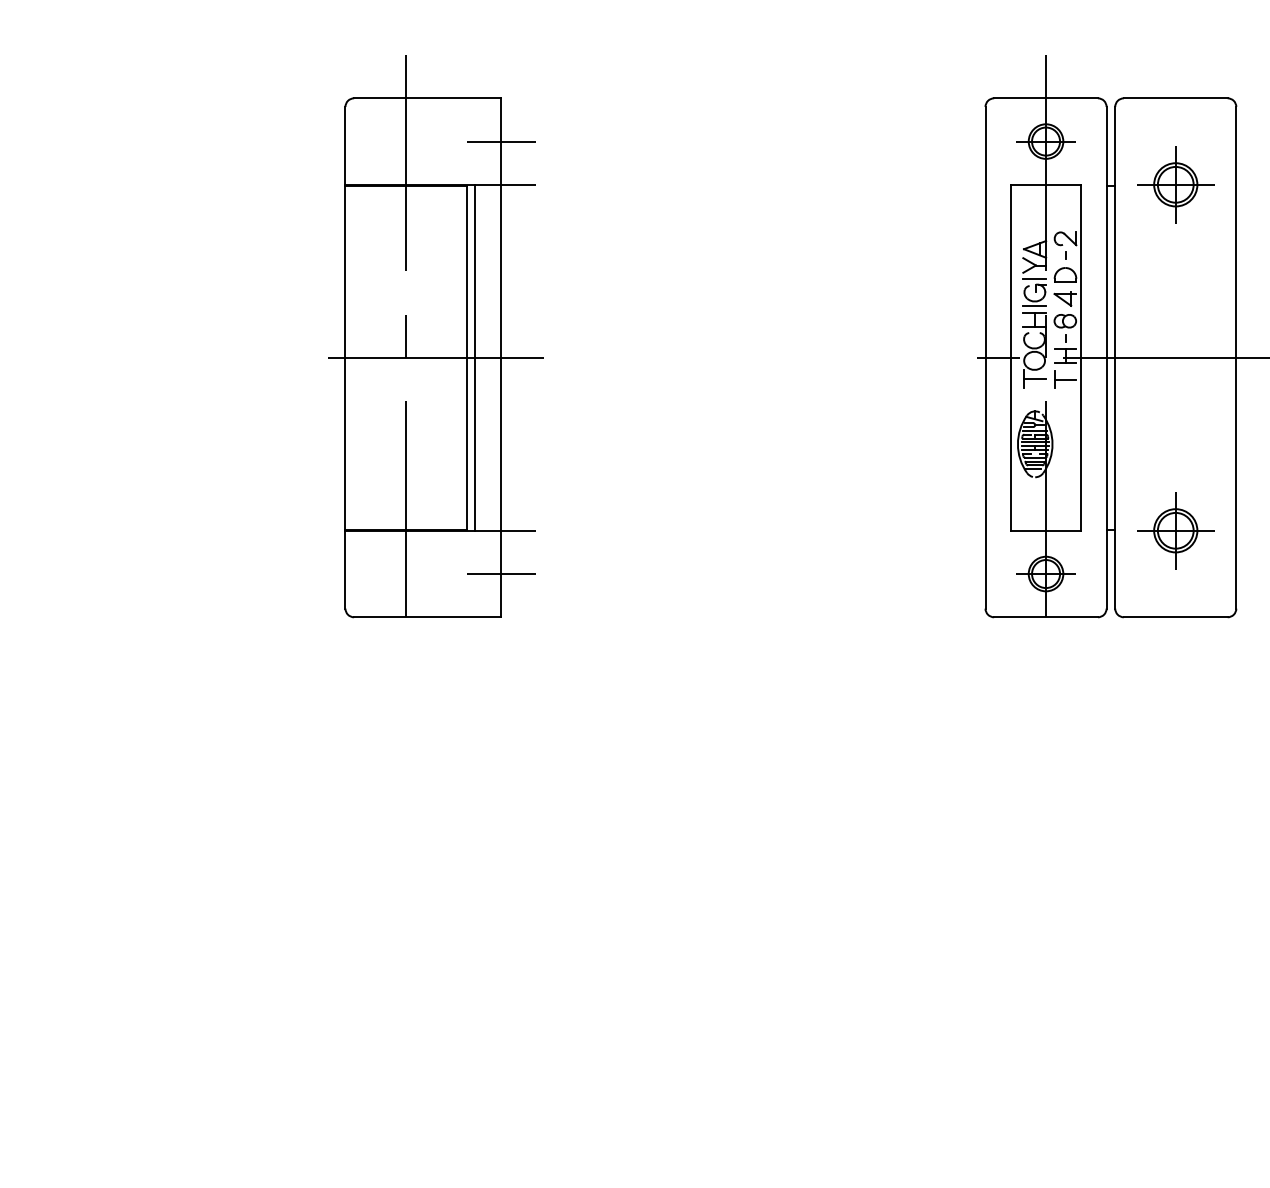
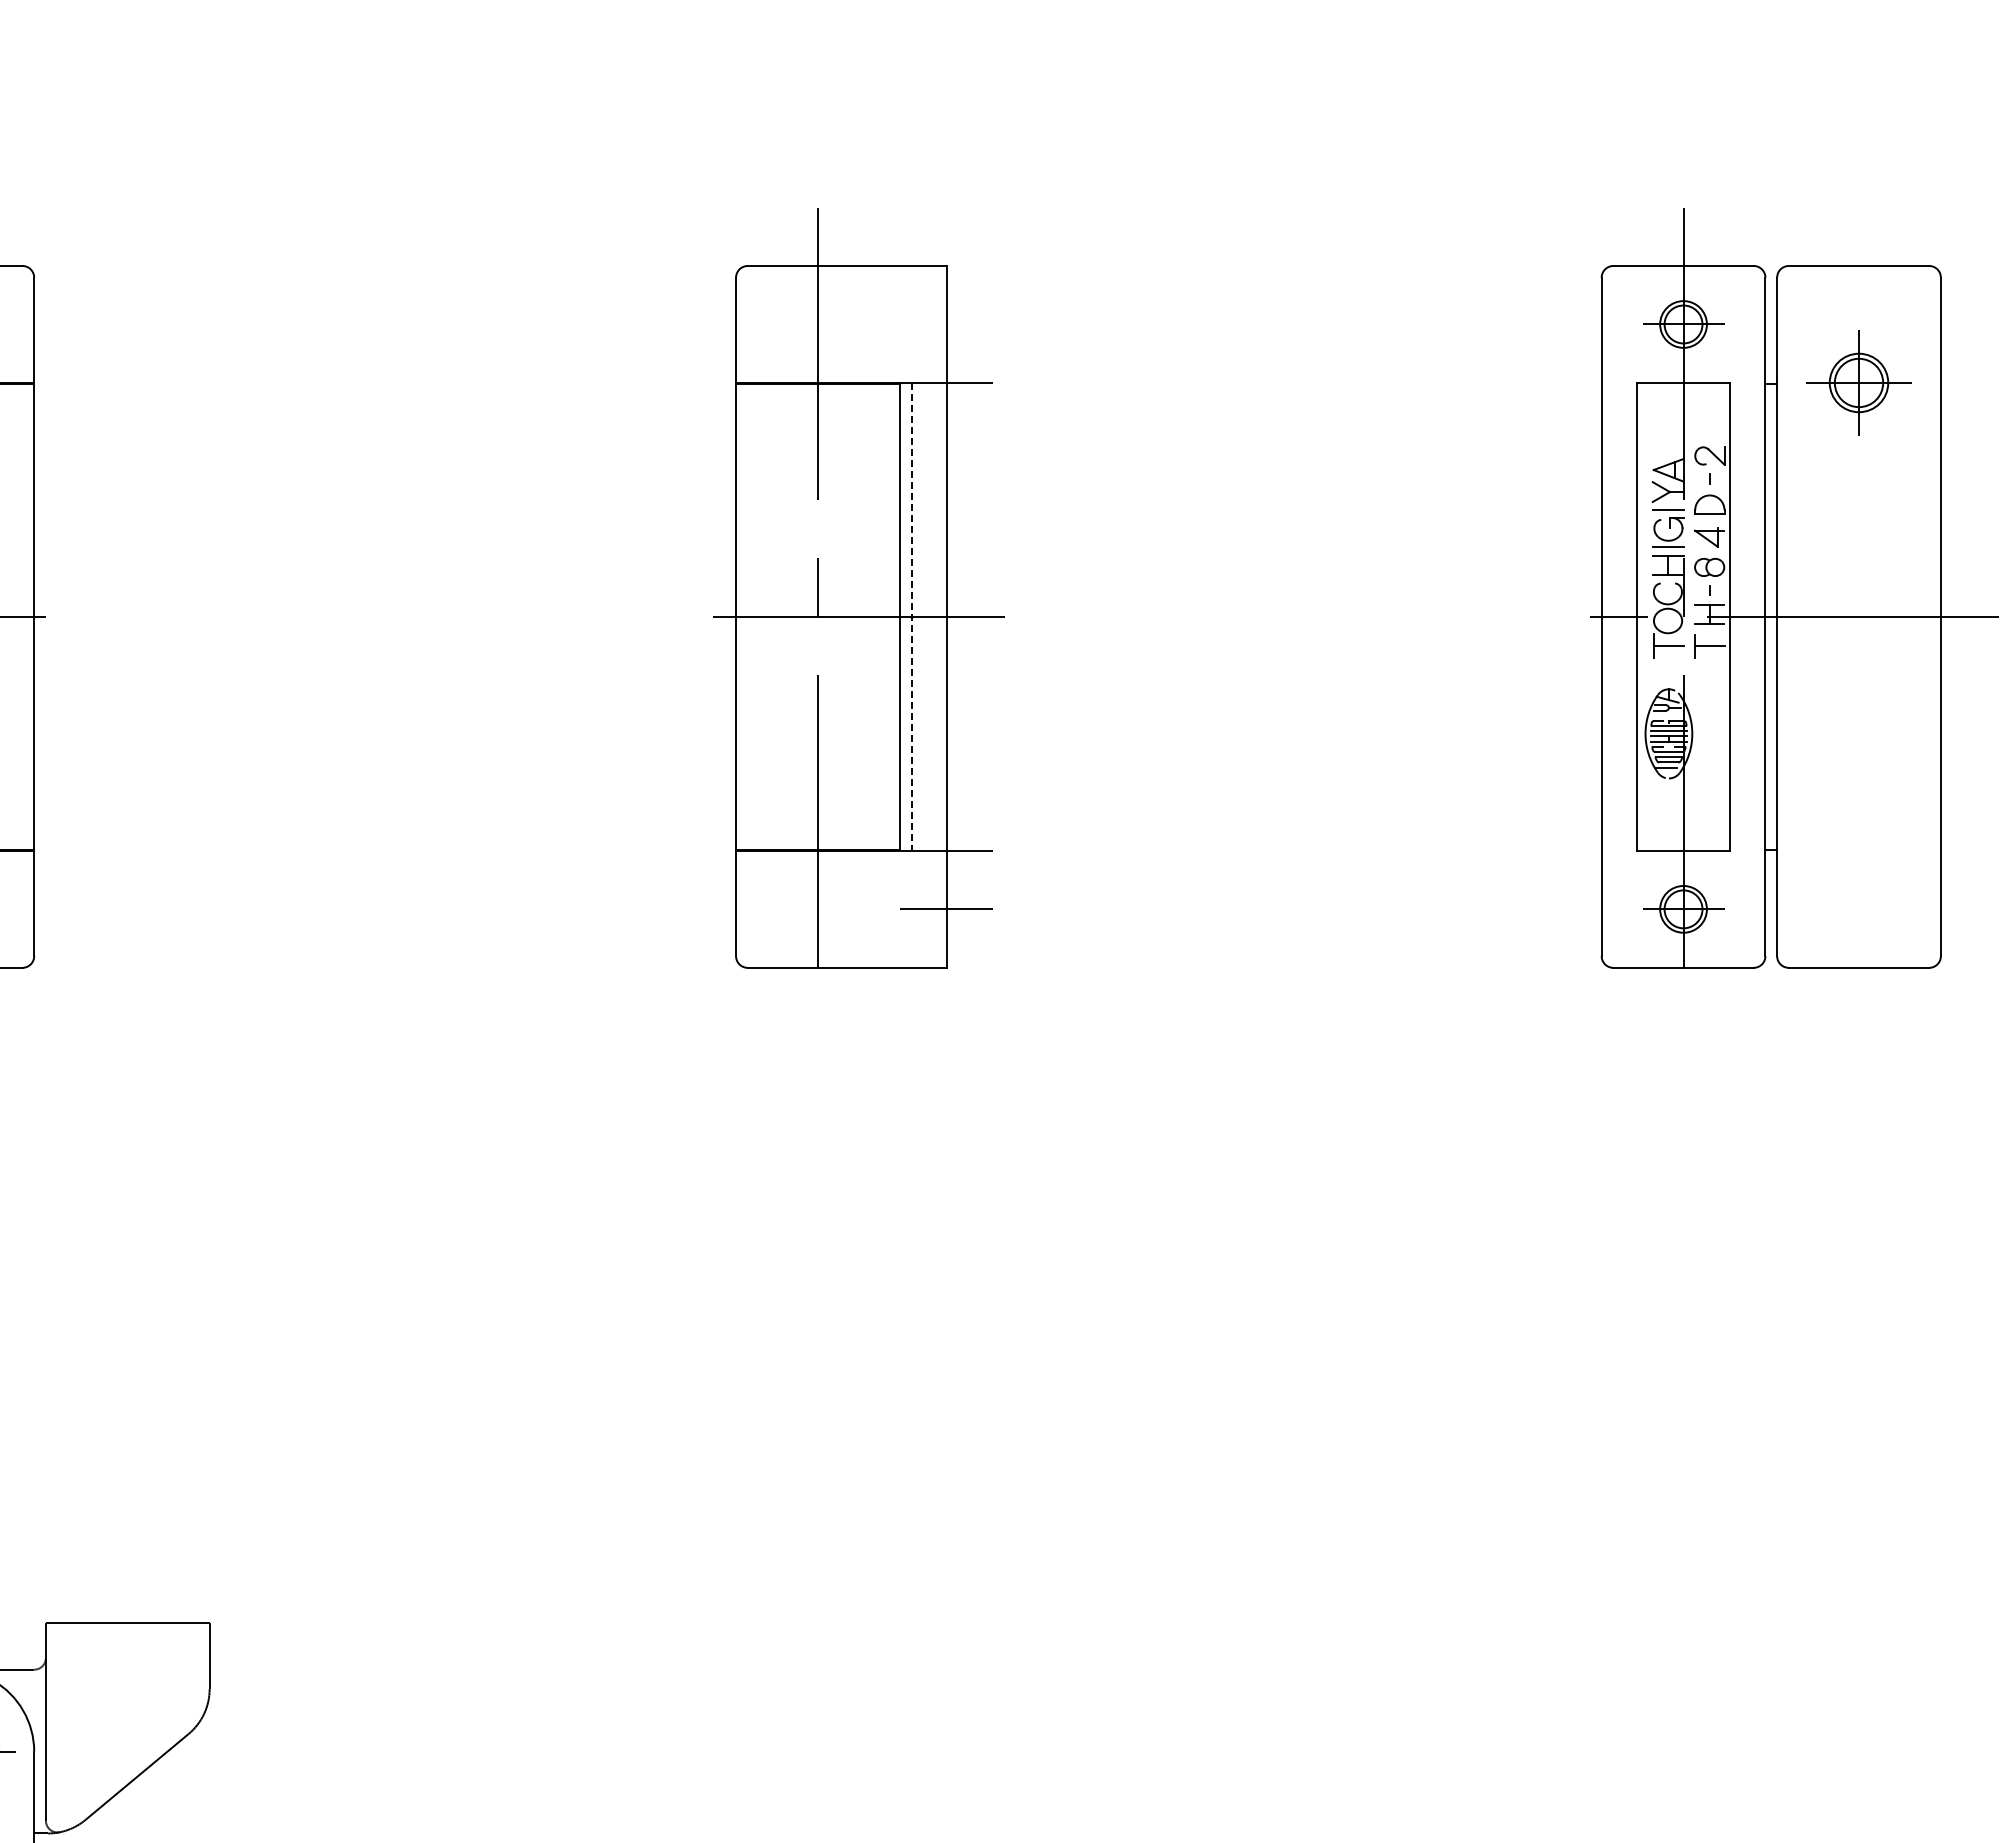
line: (501, 141) -> (946, 324), removed
line: (475, 357) -> (911, 616), solid -> dashed
line: (1034, 430) -> (1667, 715), removed
part: (1175, 530) -> (1858, 850), removed

